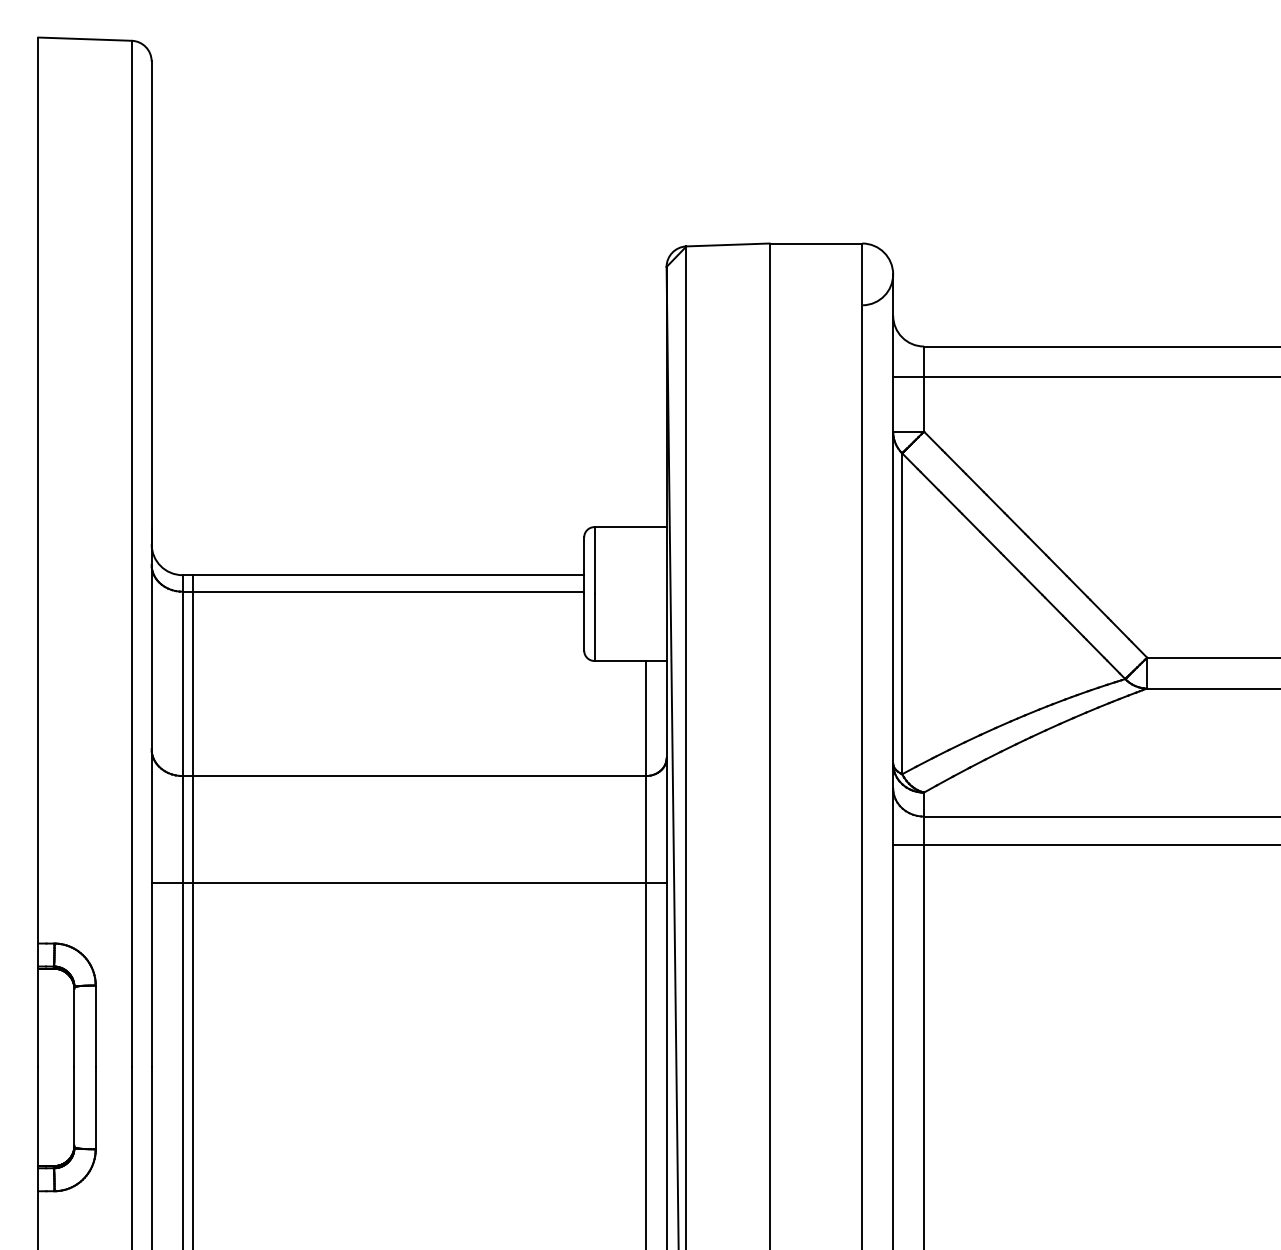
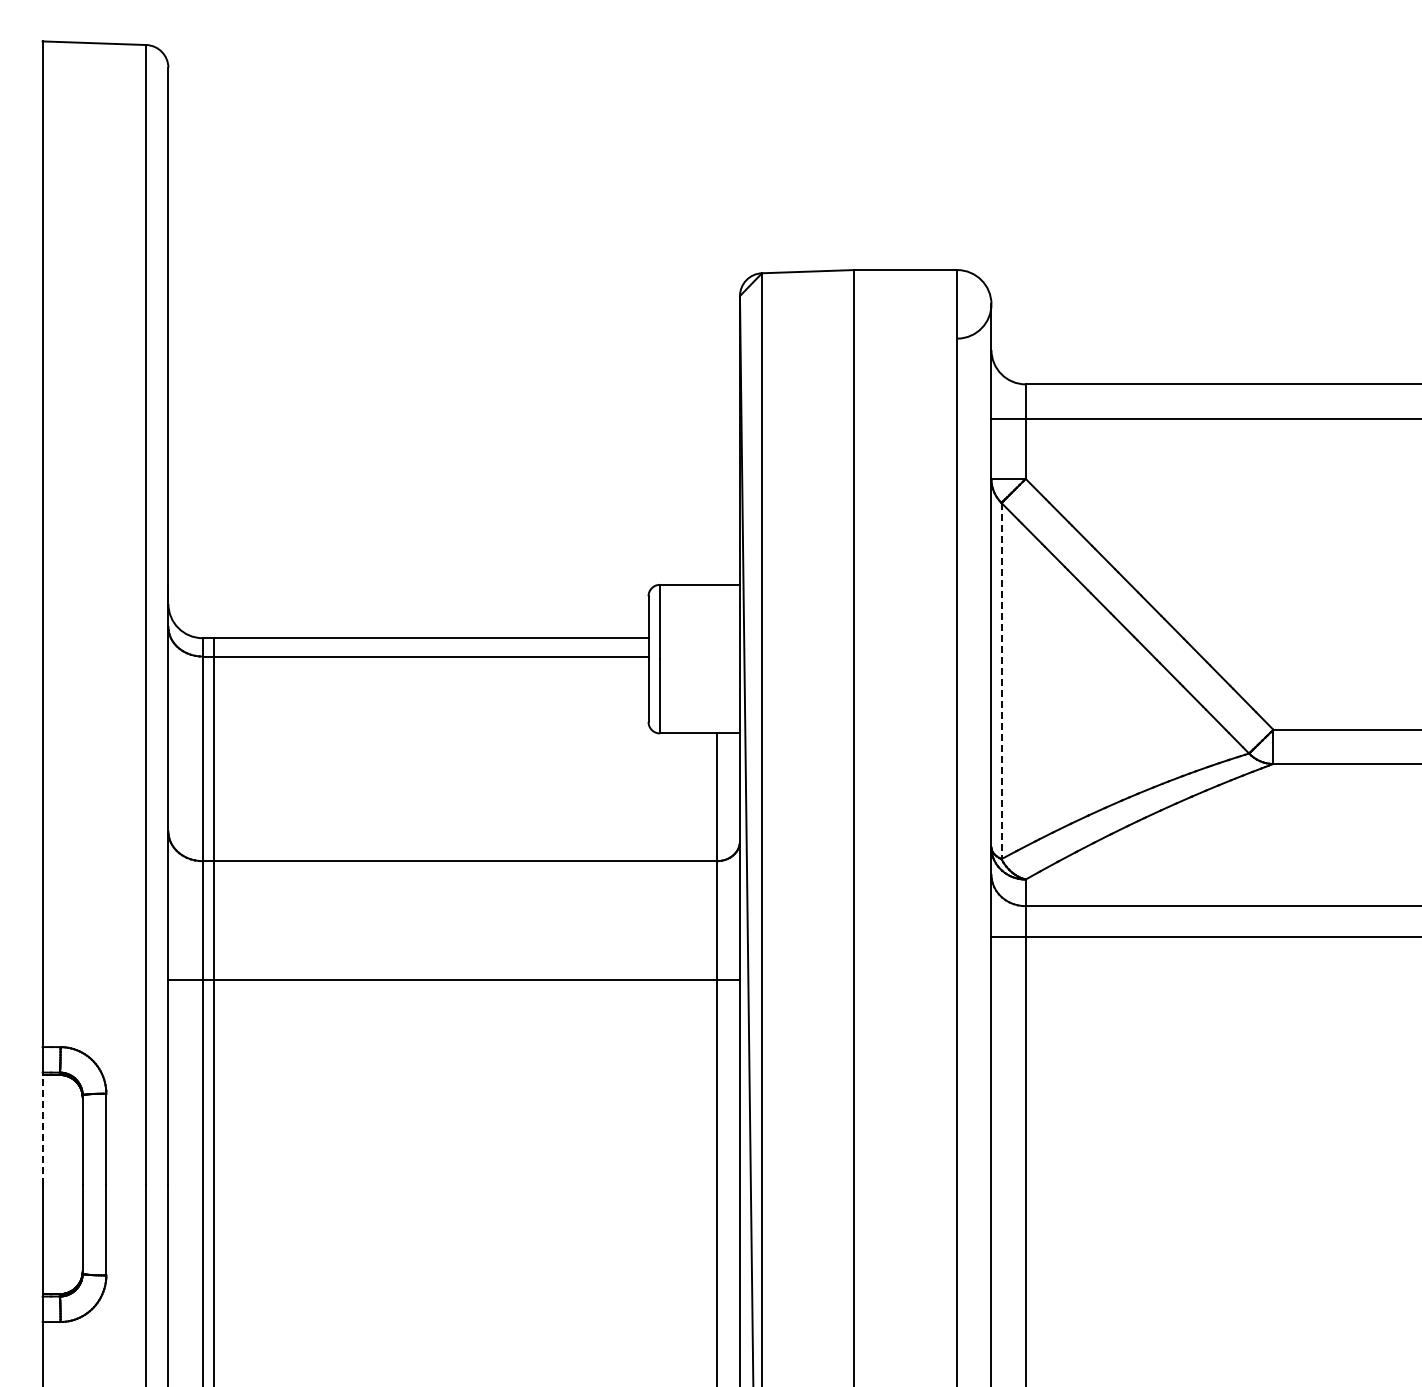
line: (902, 614) -> (1001, 681), solid -> dashed
line: (38, 1017) -> (42, 1129), solid -> dashed

